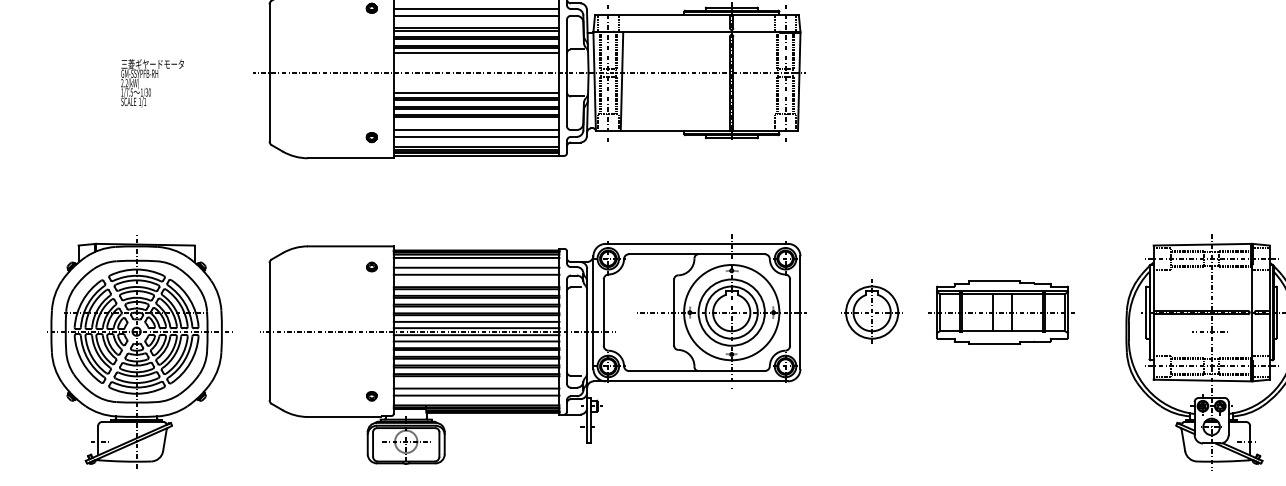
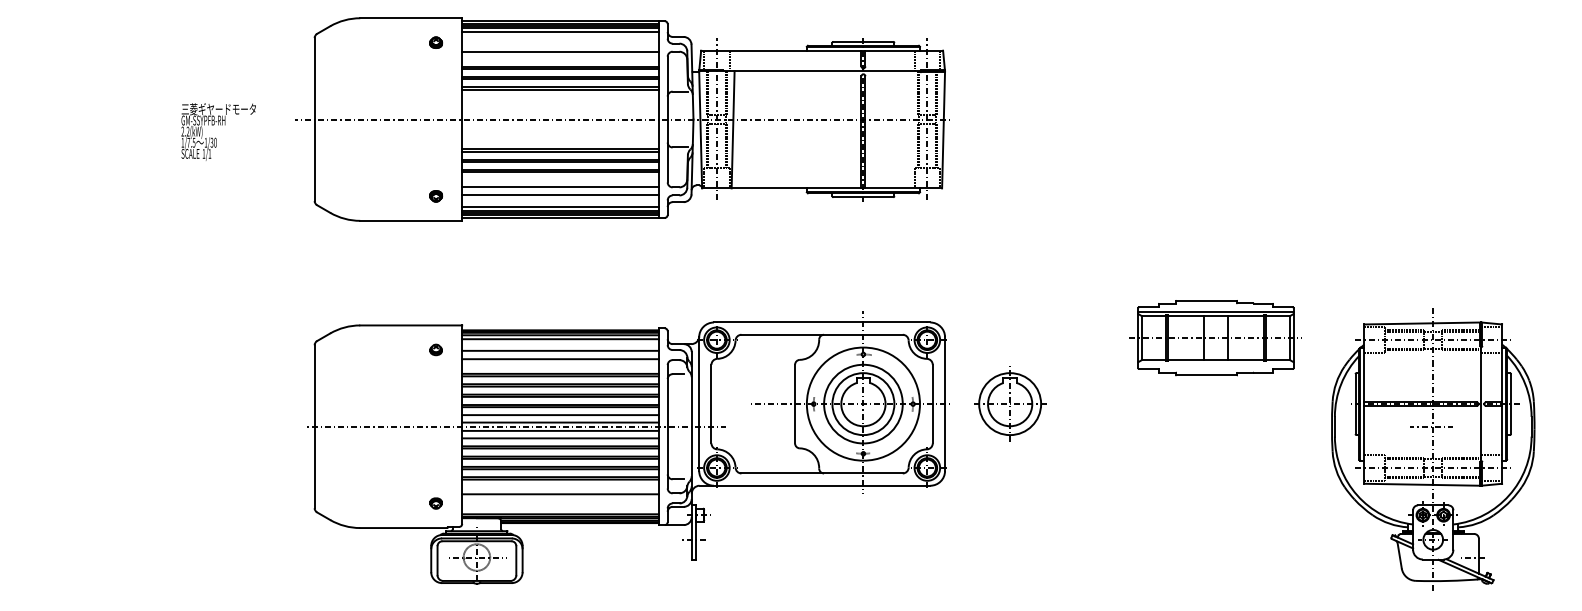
line: (476, 8) -> (560, 43), removed
line: (476, 52) -> (560, 95), removed
text: (152, 83) -> (218, 131), moved
line: (476, 93) -> (560, 143), removed
part: (872, 312) -> (1010, 403), moved
part: (1002, 312) -> (1215, 338), moved
part: (139, 353) -> (160, 452), removed
line: (476, 395) -> (560, 502), removed

